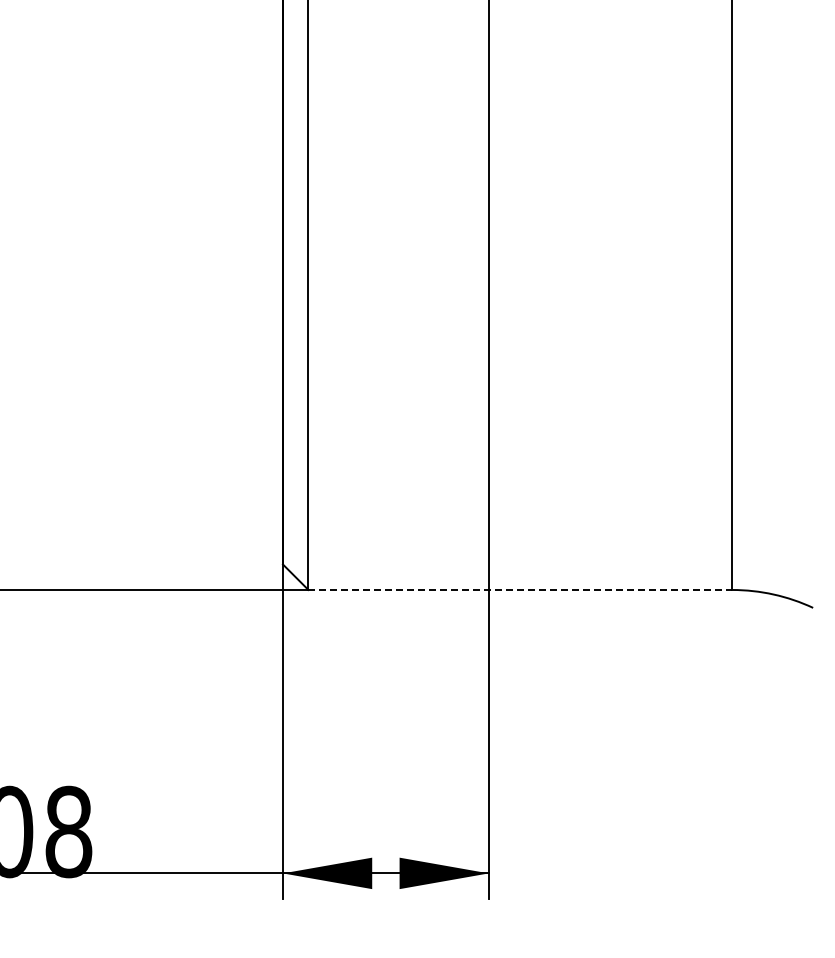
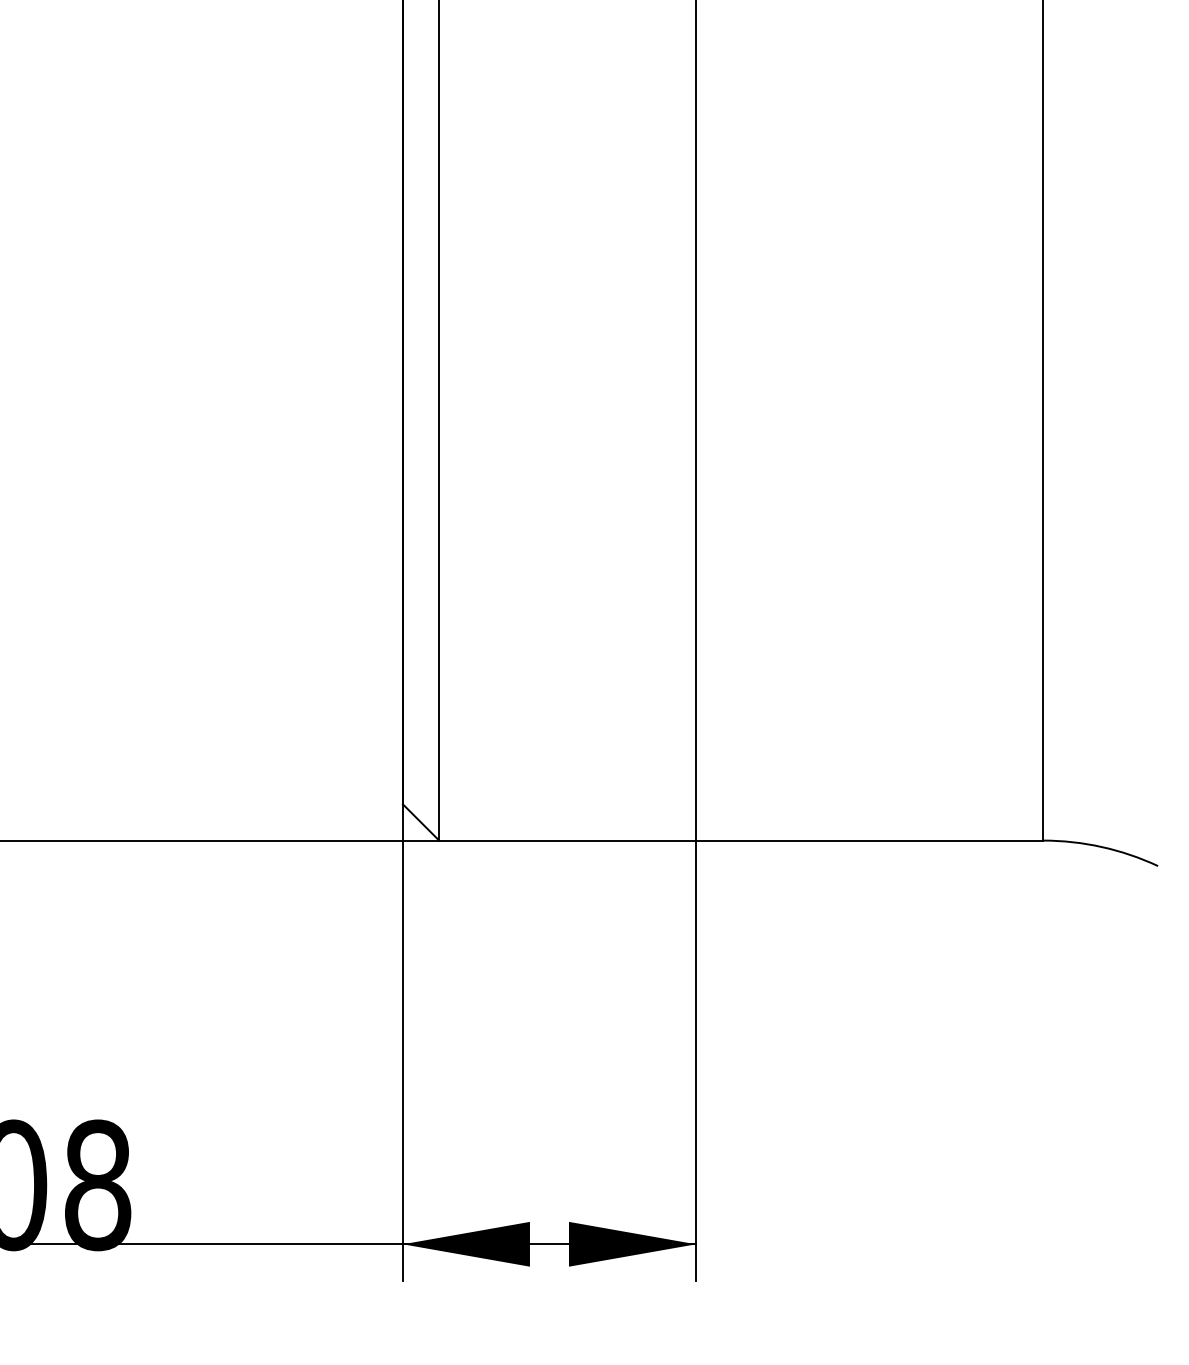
line: (520, 589) -> (741, 839), dashed -> solid

